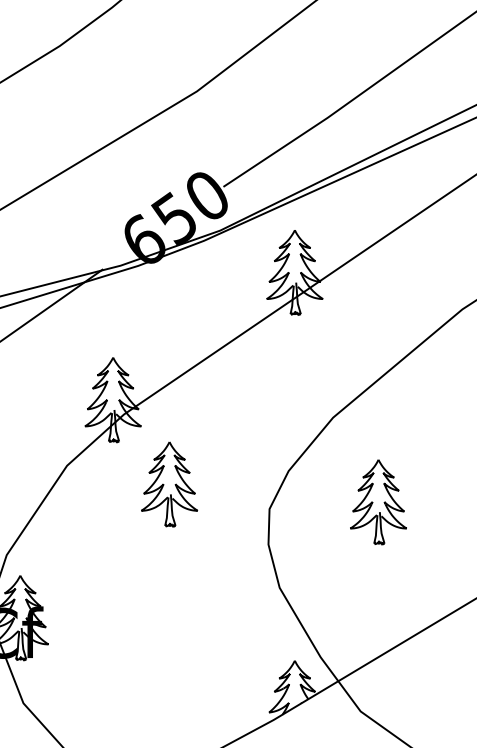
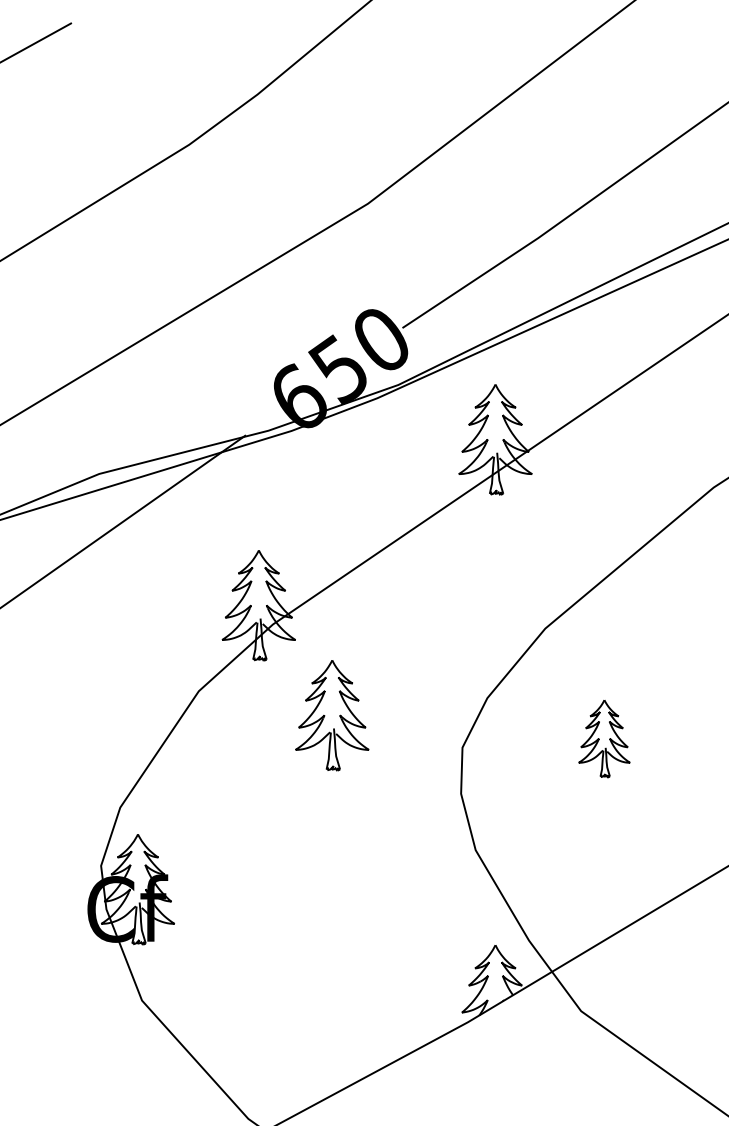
part: (378, 502) -> (604, 738), size x0.7

